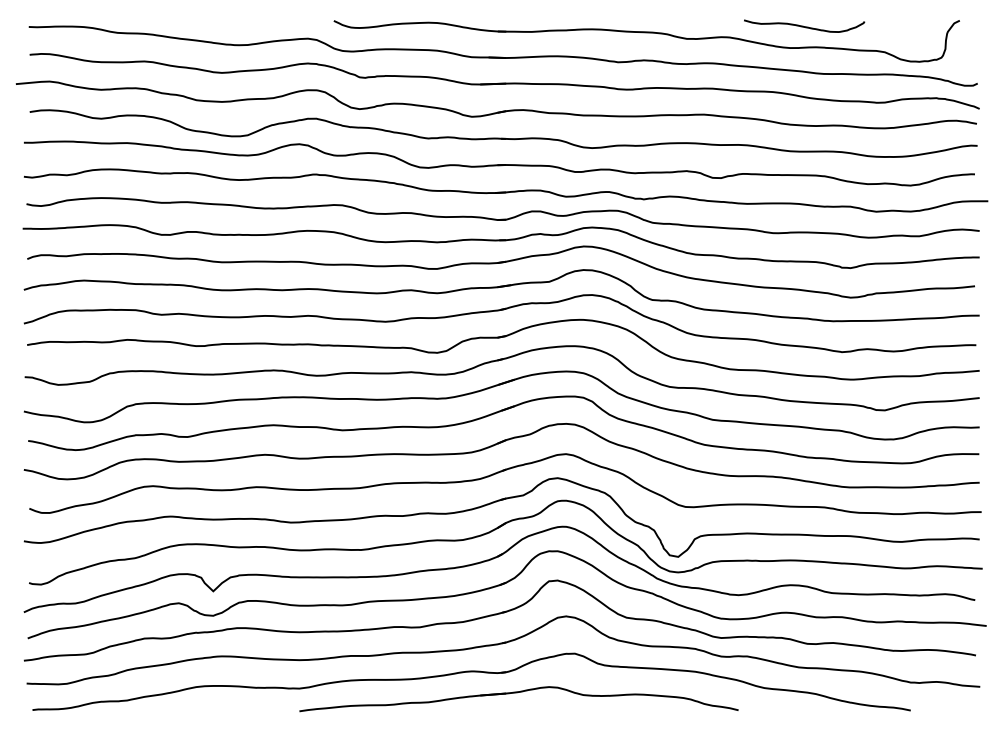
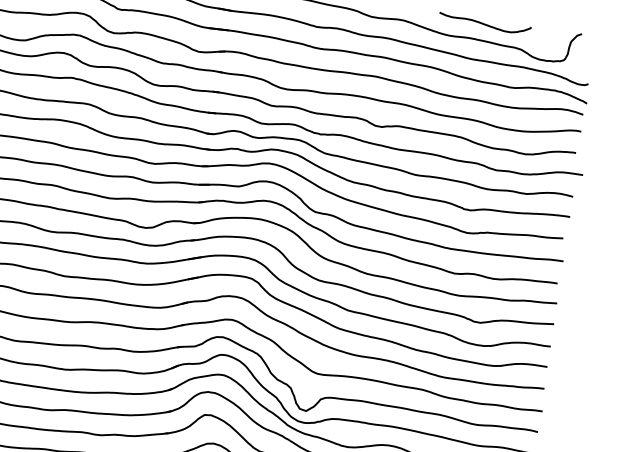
curve: (803, 25) -> (484, 23), moved

